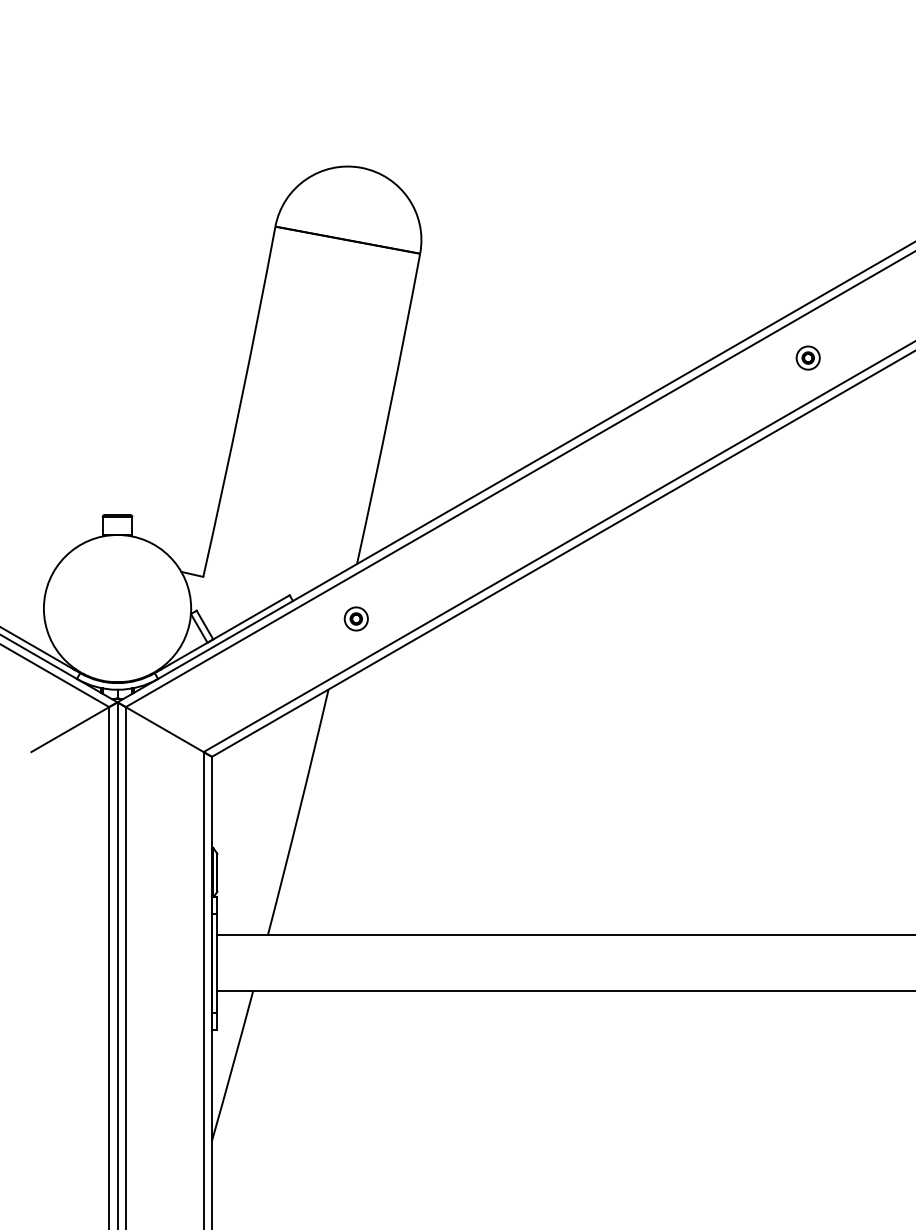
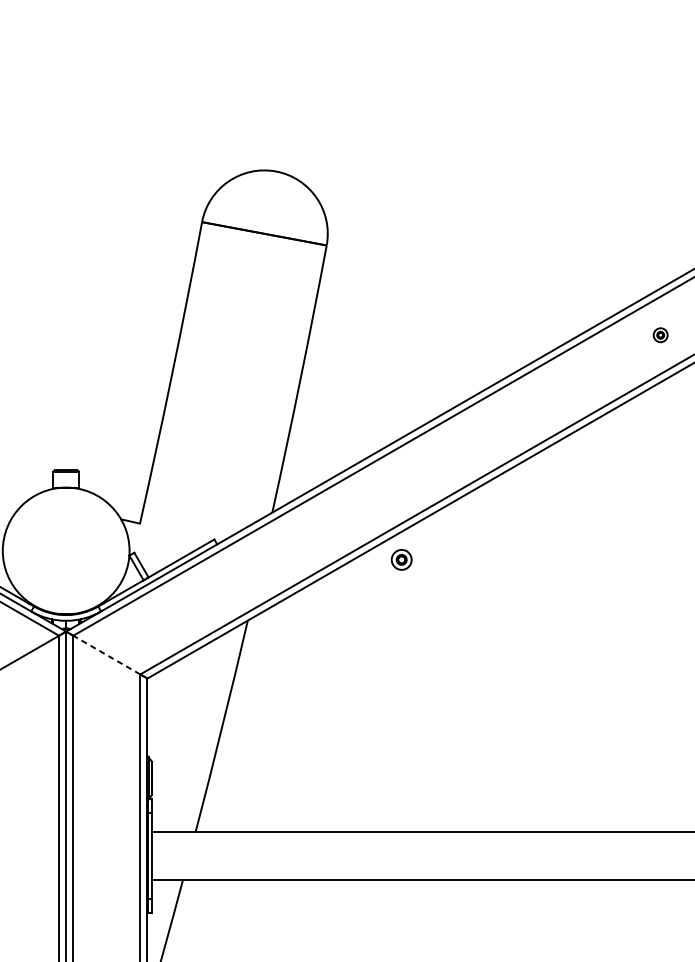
part: (807, 357) -> (660, 334), size x0.7
part: (355, 618) -> (401, 559), moved
line: (164, 729) -> (106, 655), solid -> dashed

